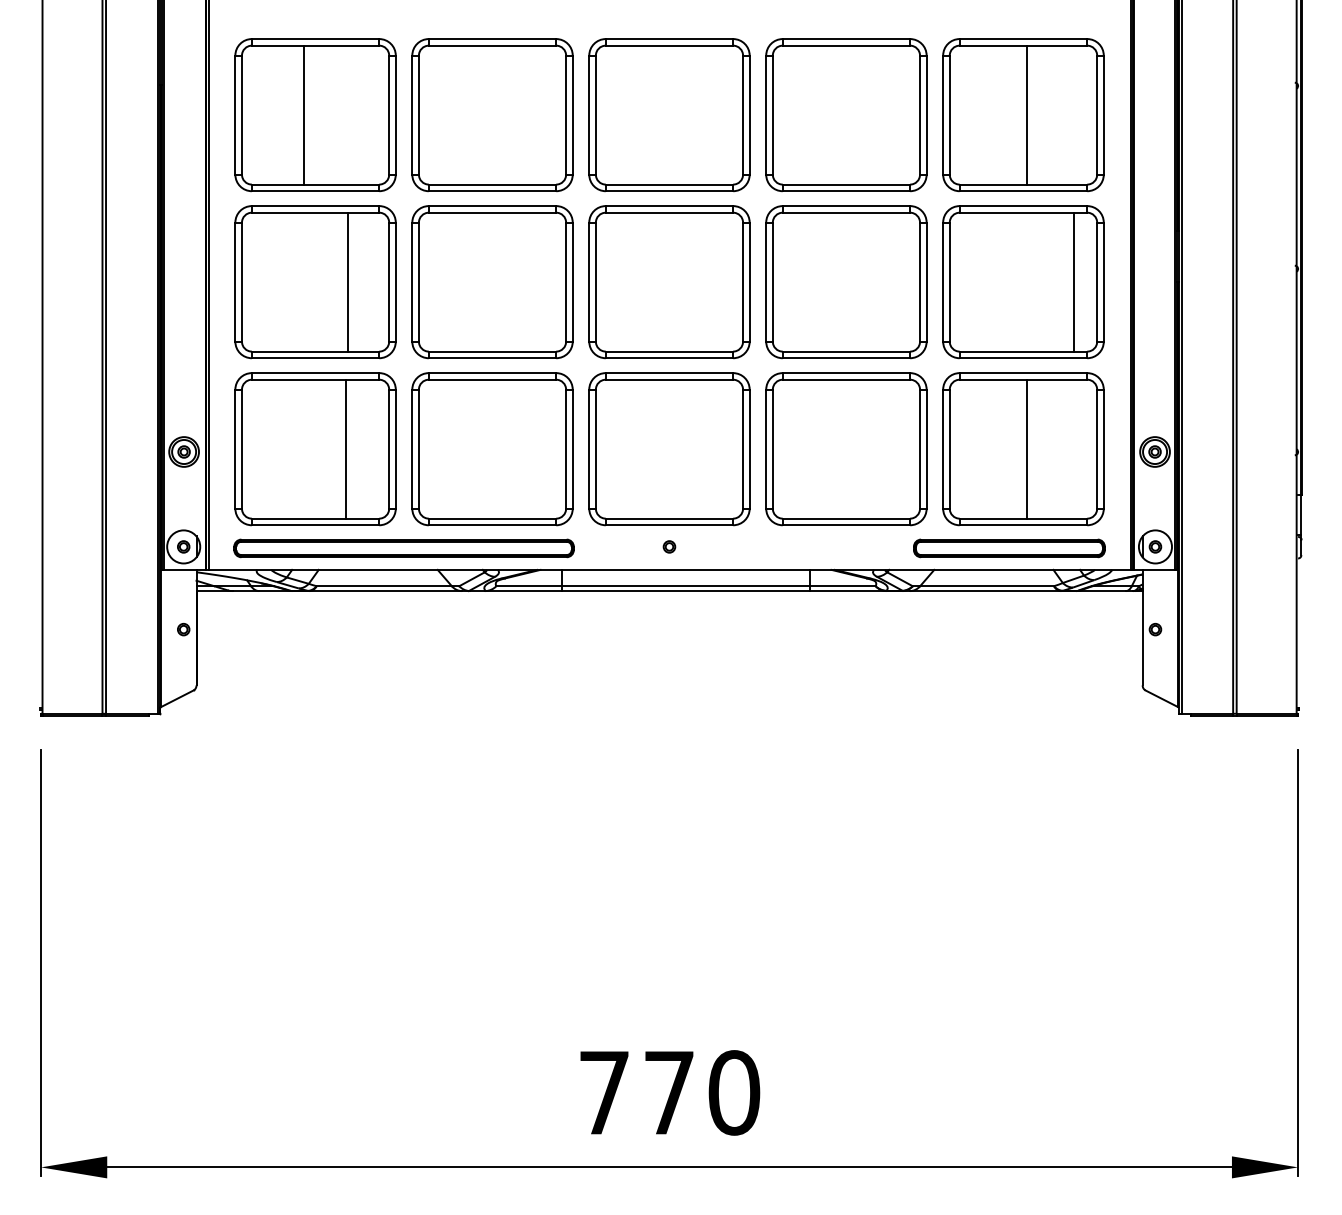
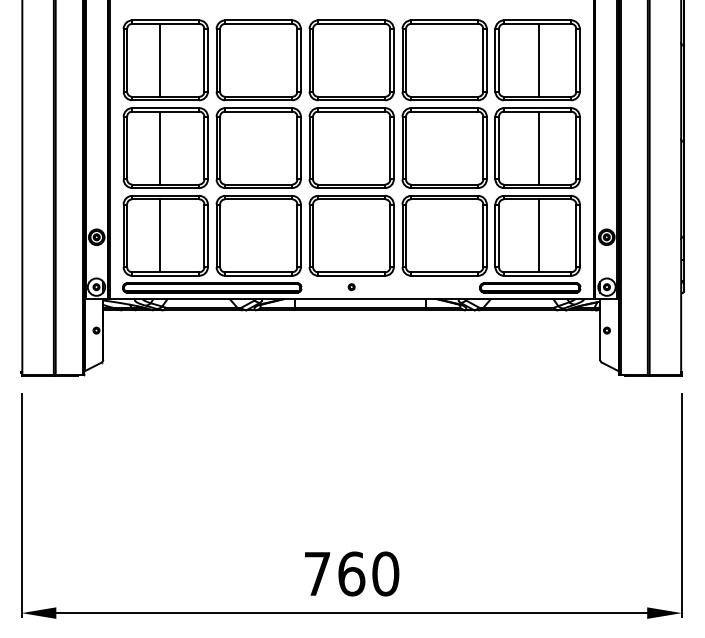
line: (347, 281) -> (159, 147), moved
line: (1074, 281) -> (539, 147), moved
line: (345, 448) -> (159, 235), moved
text: (669, 1091) -> (351, 573), 770 -> 760

